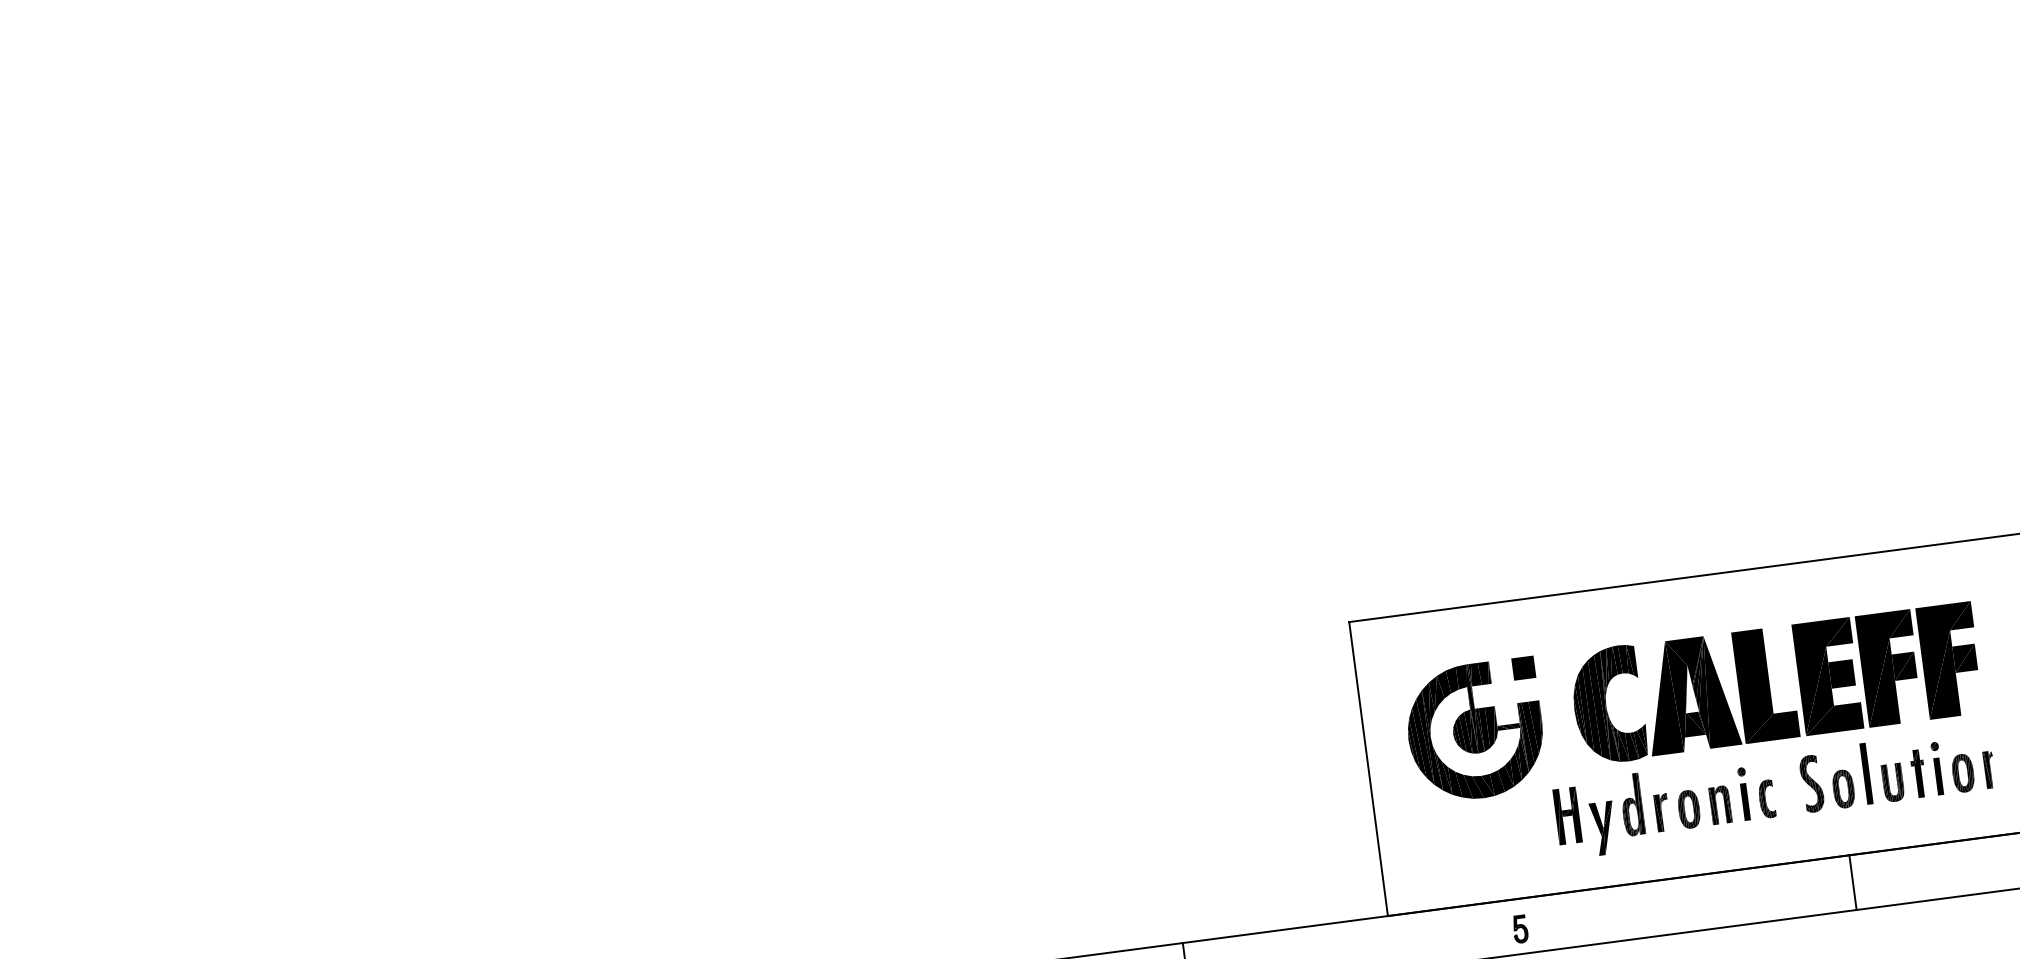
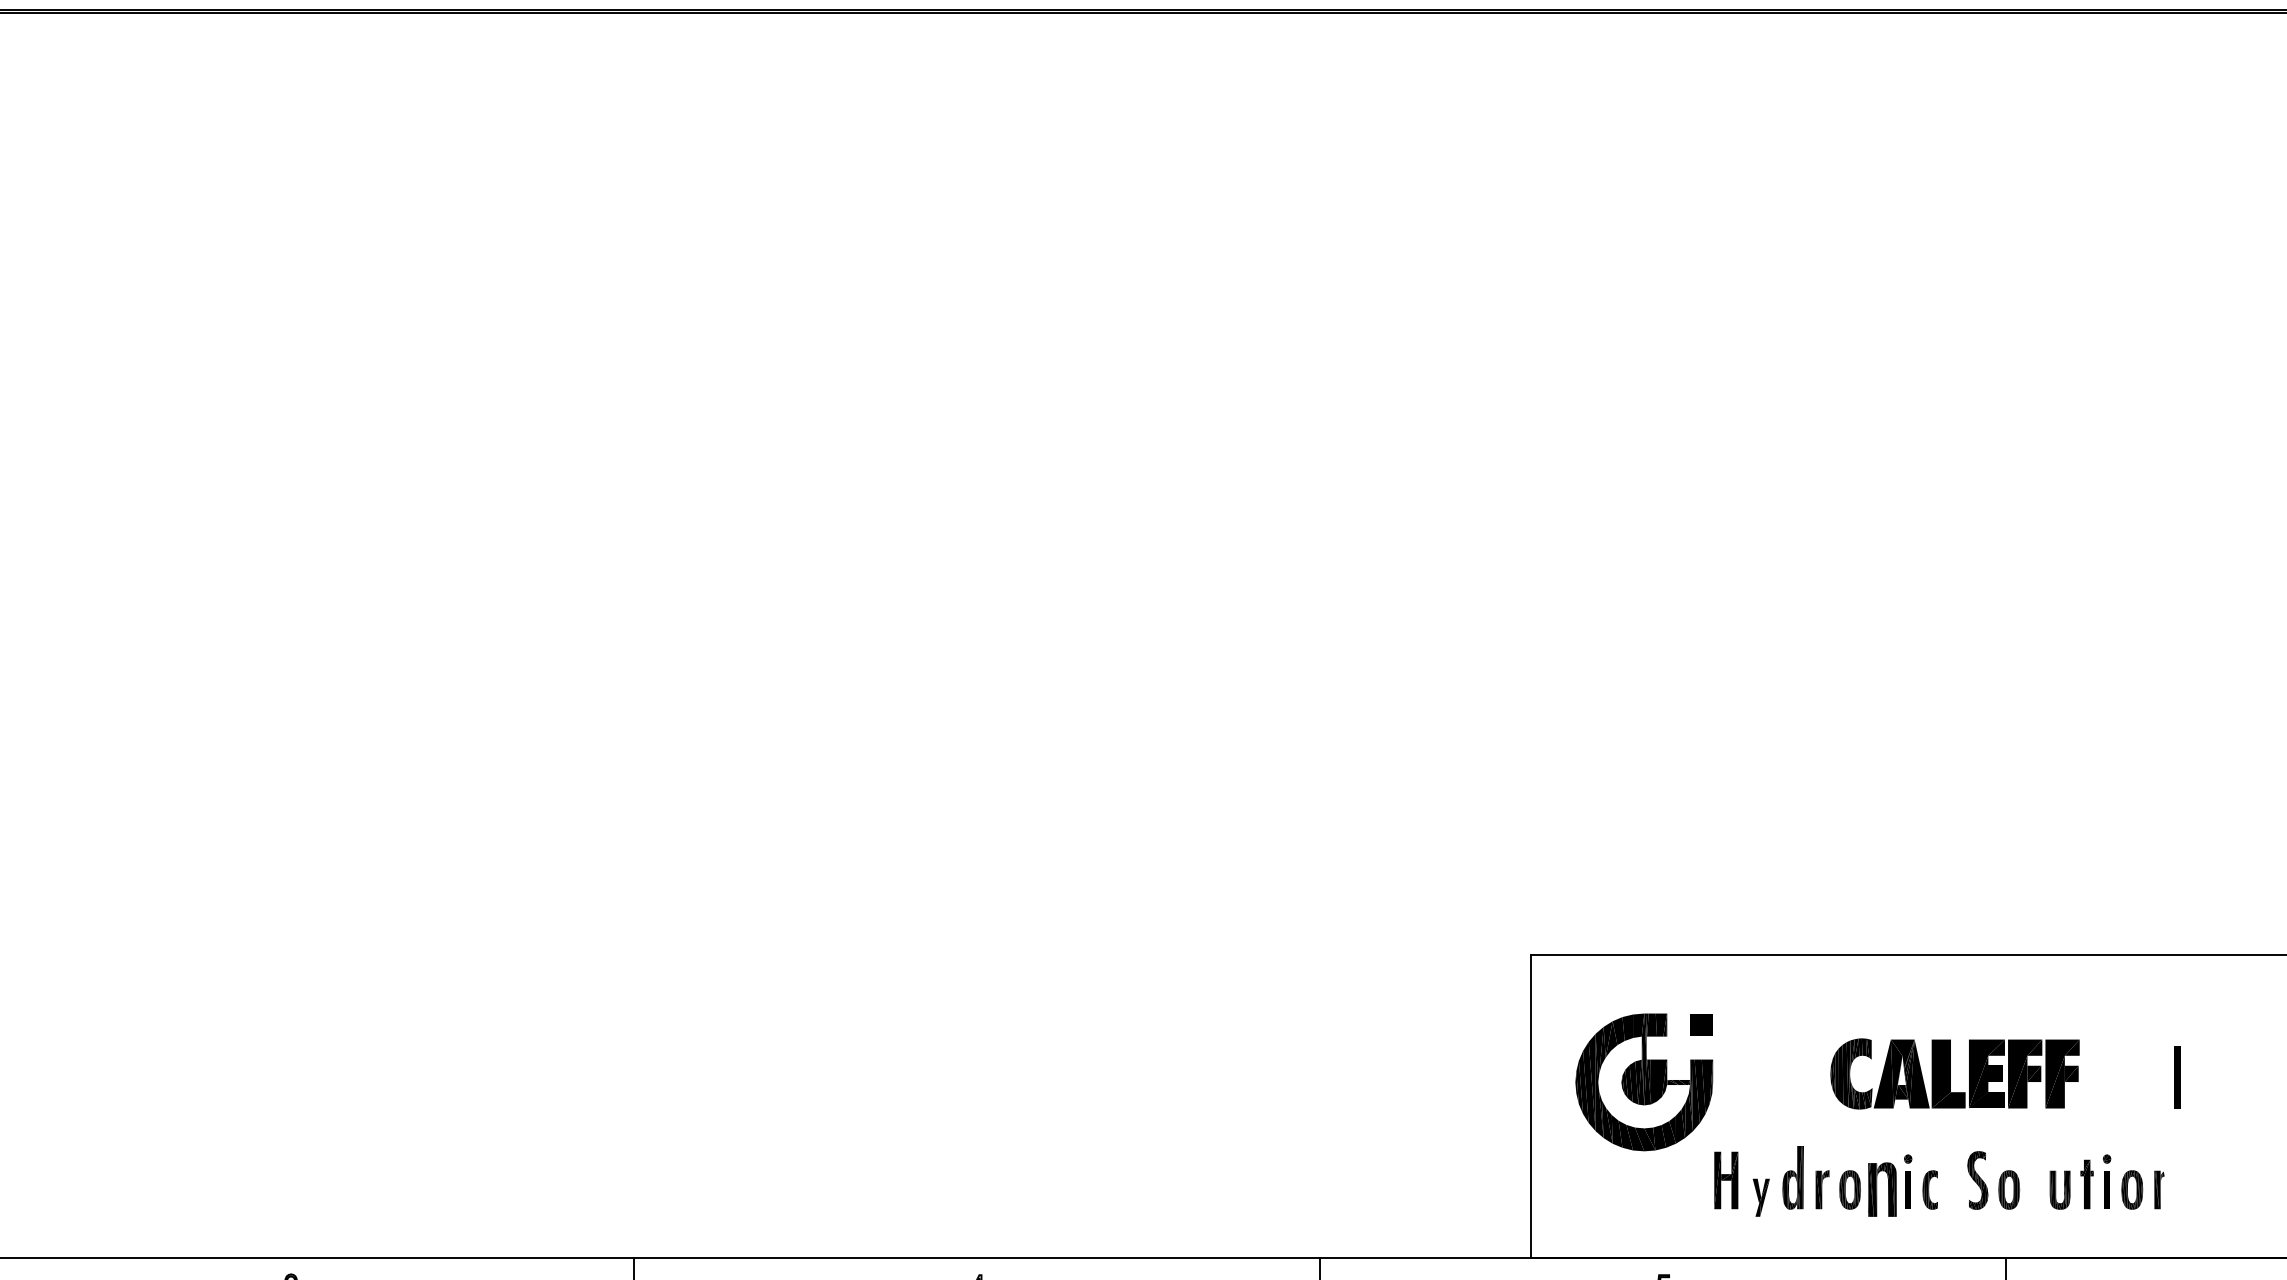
part: (1775, 682) -> (1954, 1073), size x0.6
part: (1866, 773) -> (2177, 1077), moved
part: (1720, 804) -> (1882, 1189), size x1.4
part: (1603, 828) -> (1761, 1197), size x0.7

